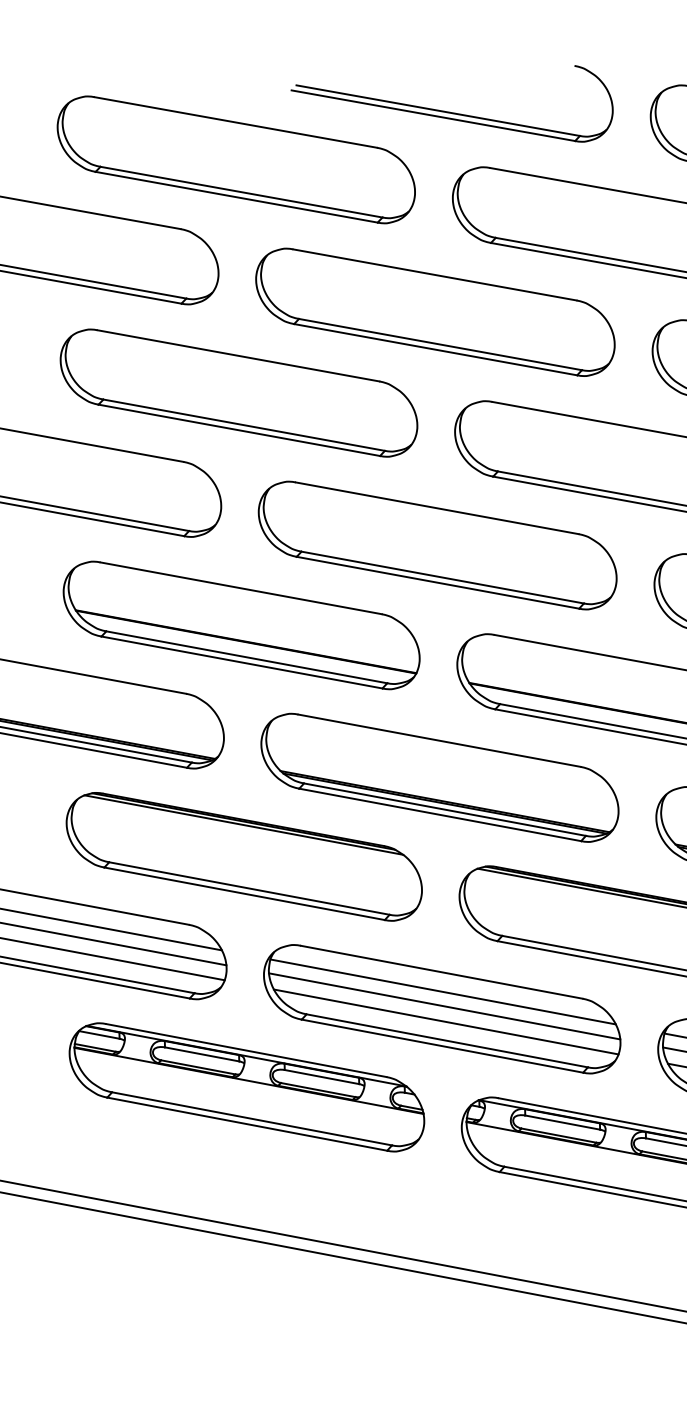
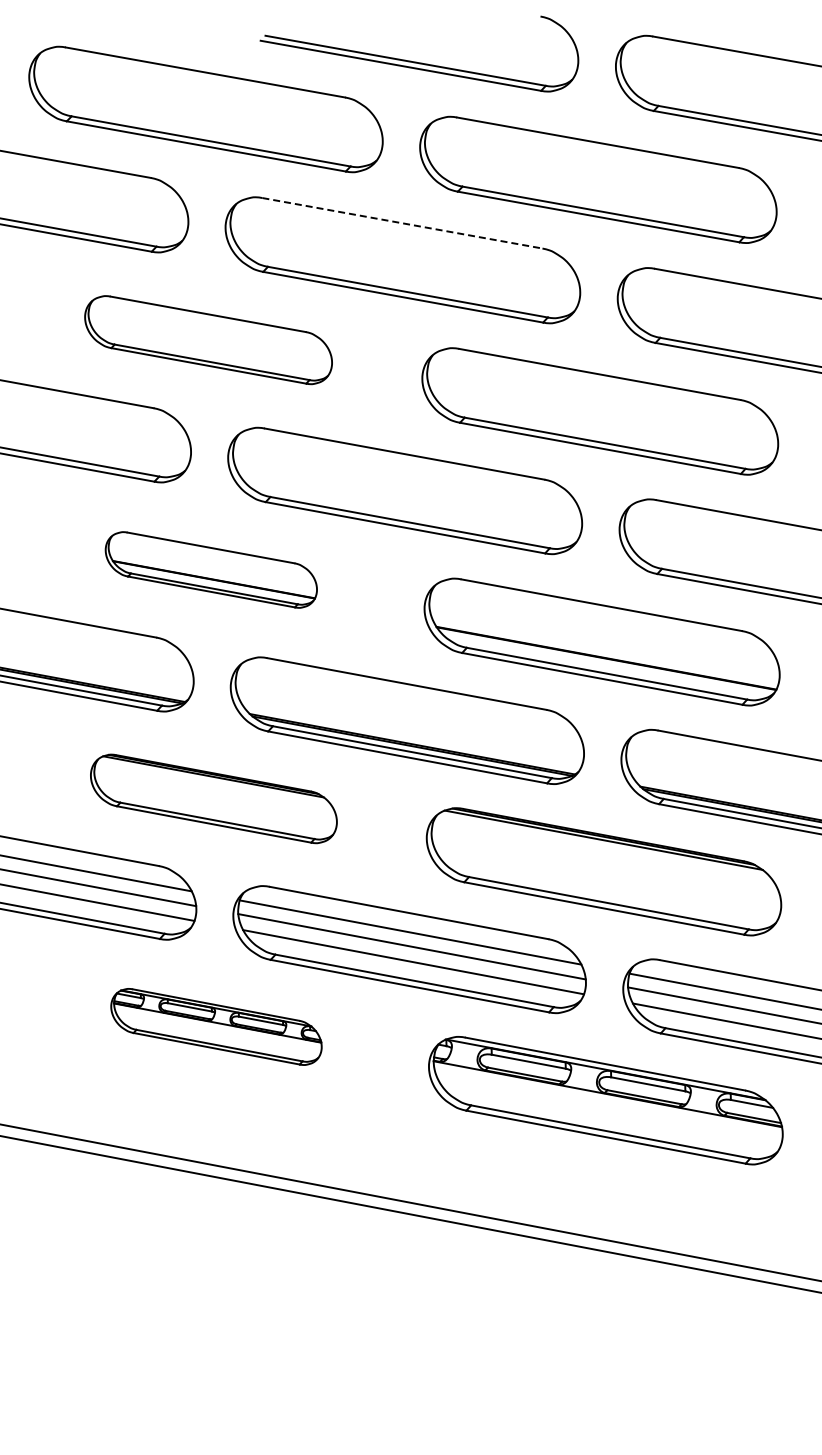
line: (435, 275) -> (402, 223), solid -> dashed
part: (238, 392) -> (208, 339), size x0.7
part: (241, 624) -> (211, 569), size x0.6
part: (243, 856) -> (213, 798), size x0.7
part: (246, 1086) -> (216, 1026), size x0.6

